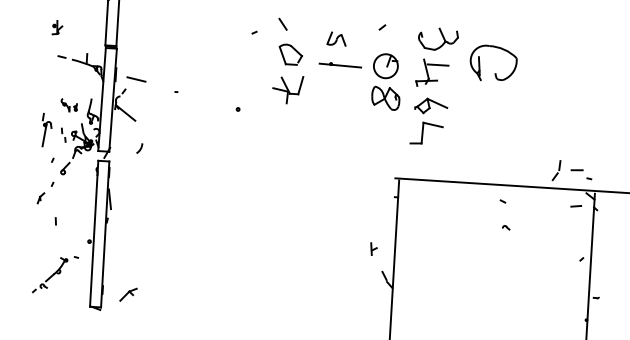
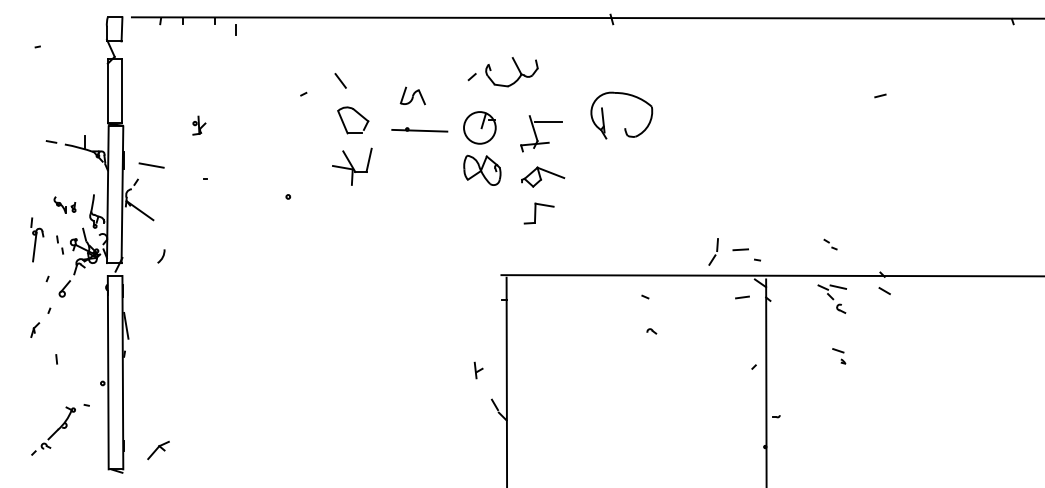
part: (57, 27) -> (199, 125), moved
part: (442, 37) -> (517, 69), moved
part: (426, 133) -> (538, 213), size x0.7

